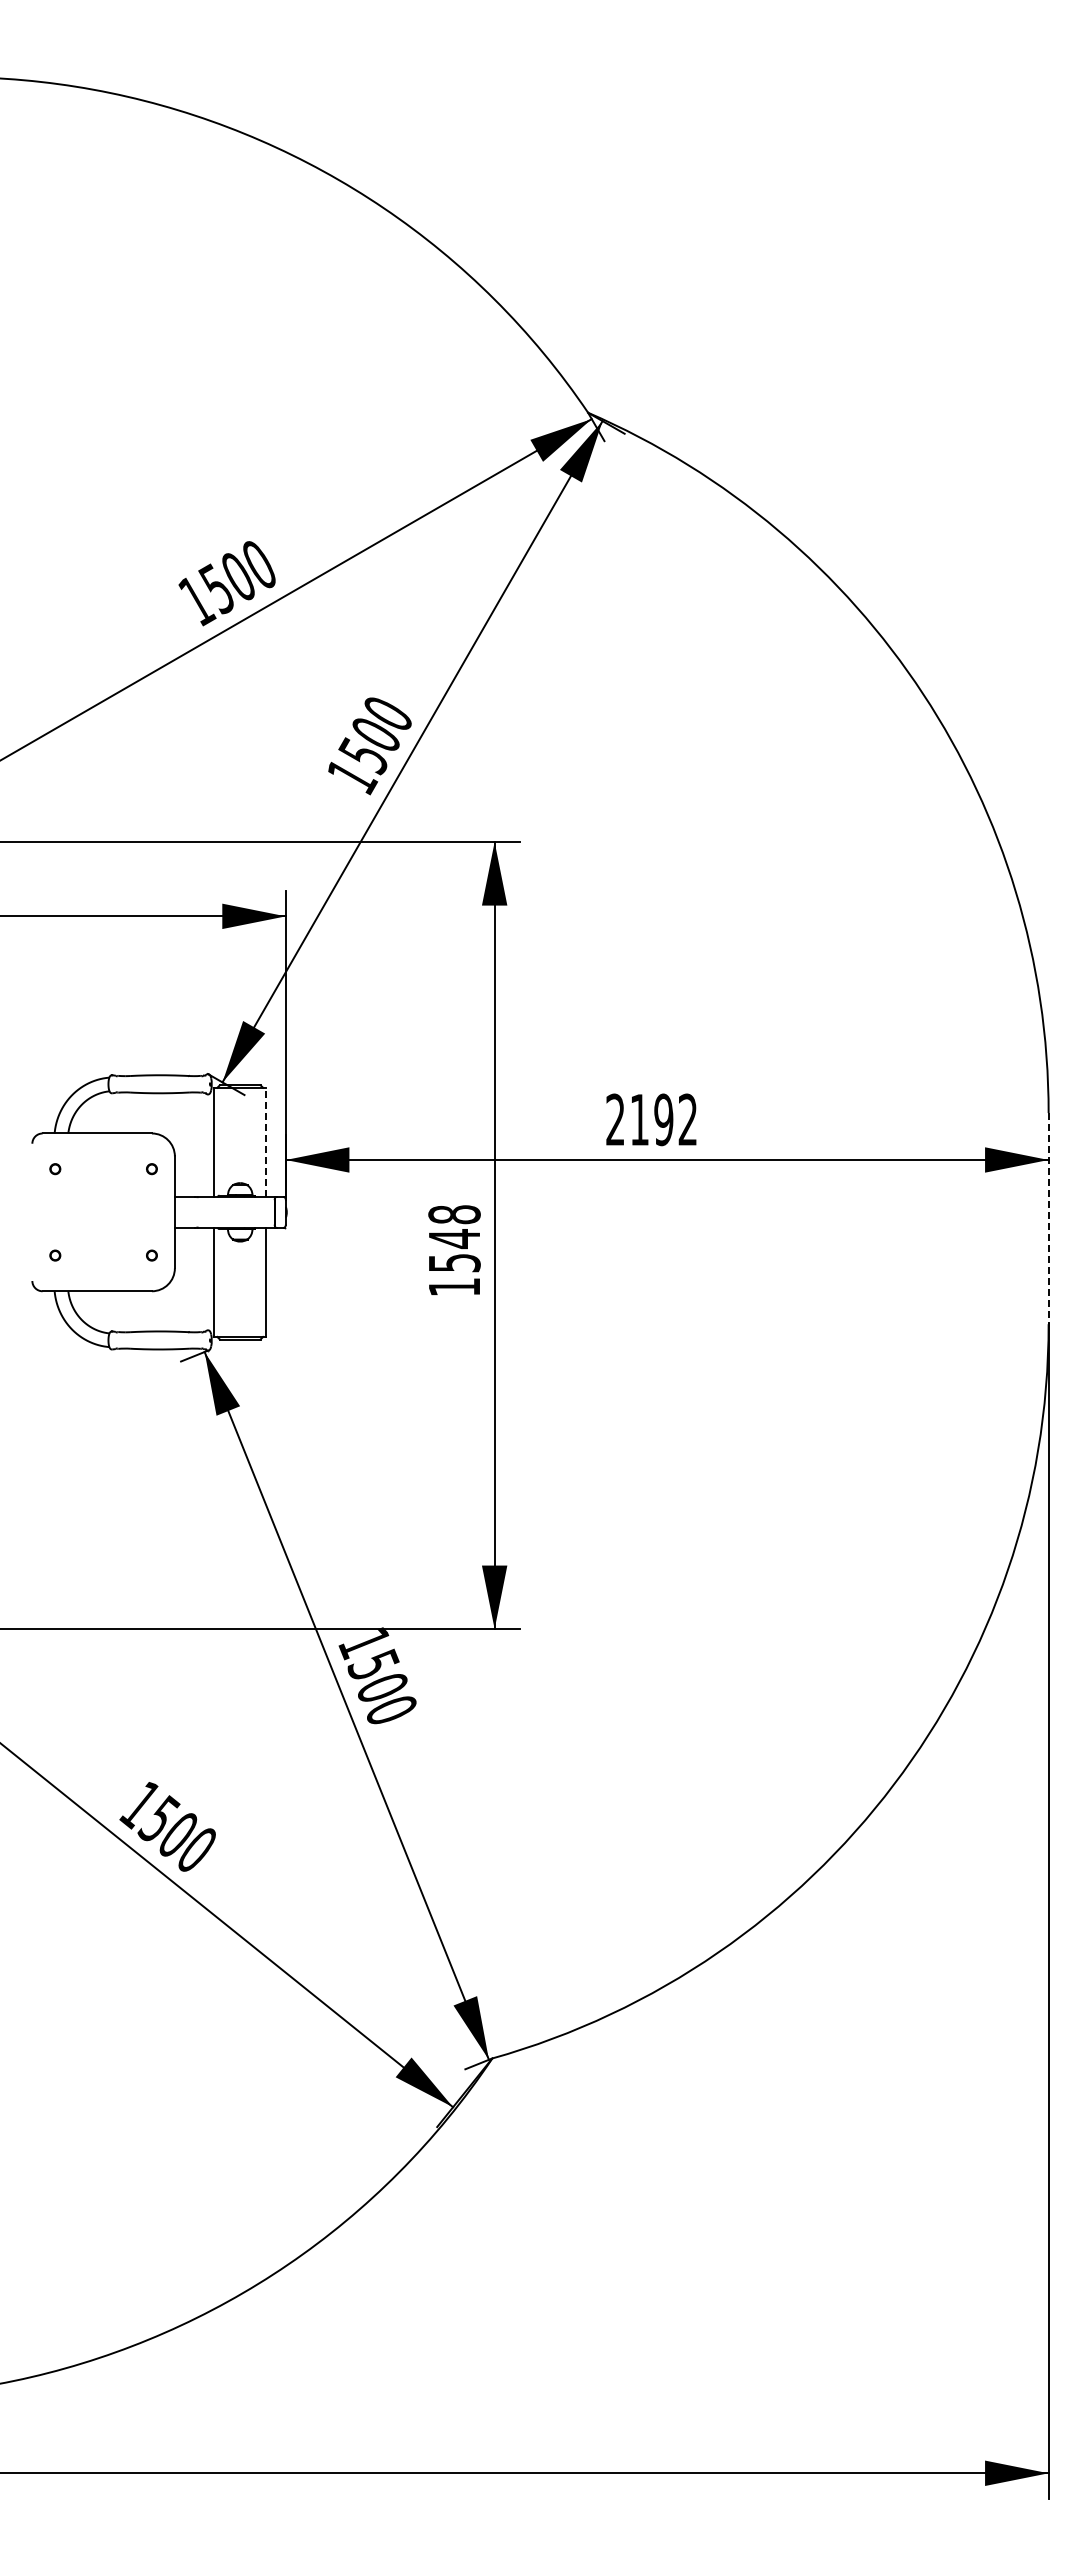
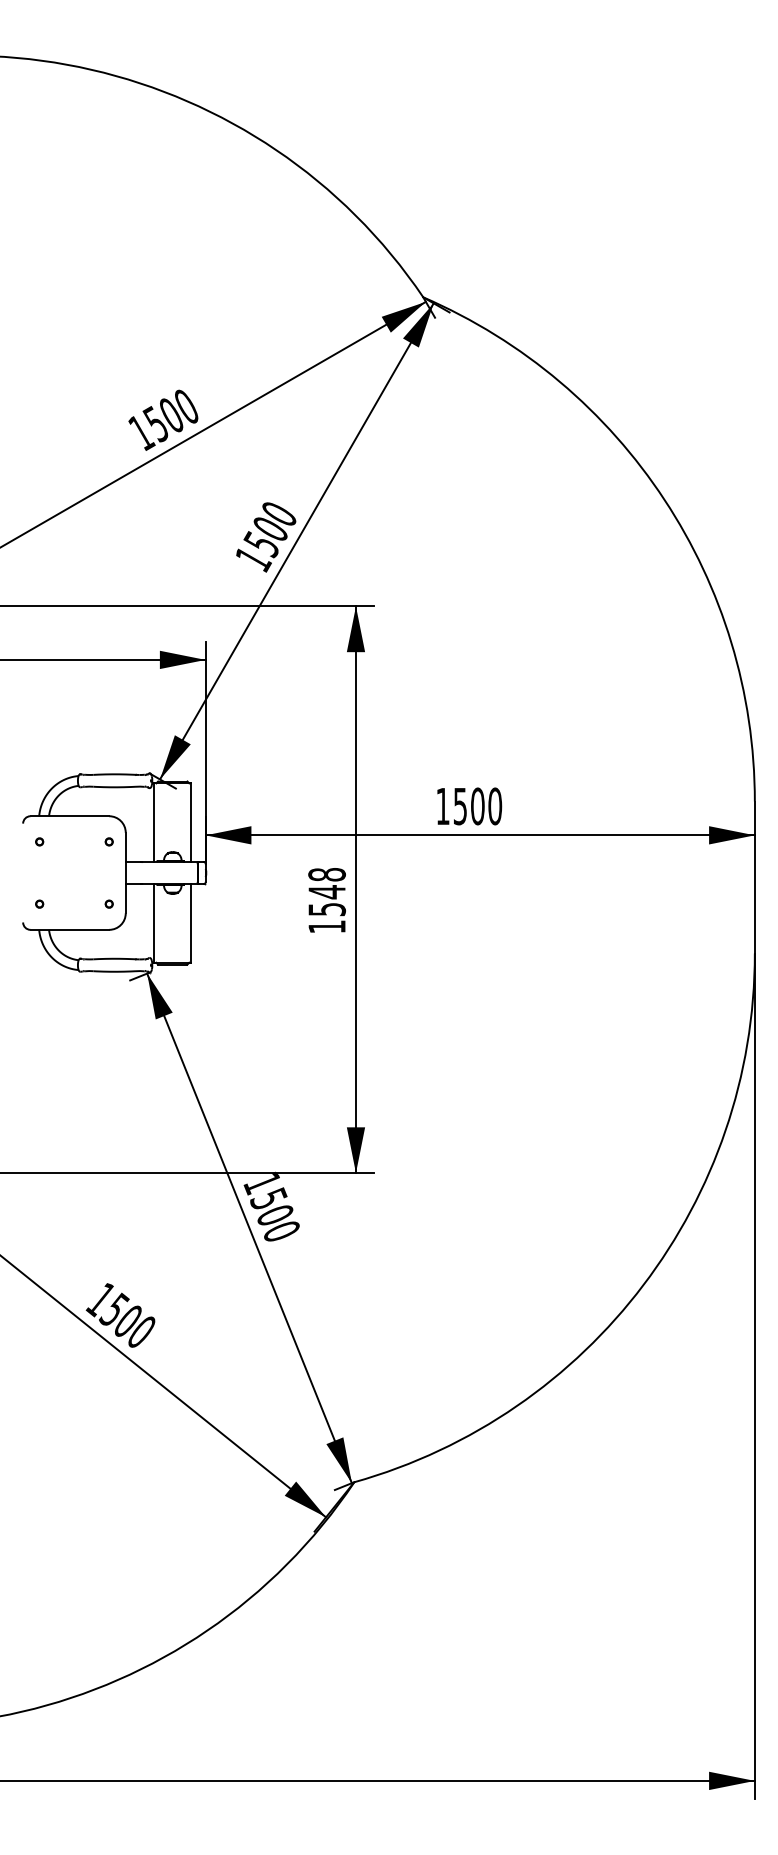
text: (651, 1119) -> (468, 806), 2192 -> 1500
line: (266, 1142) -> (191, 822), dashed -> solid
line: (1048, 1218) -> (754, 877), dashed -> solid

